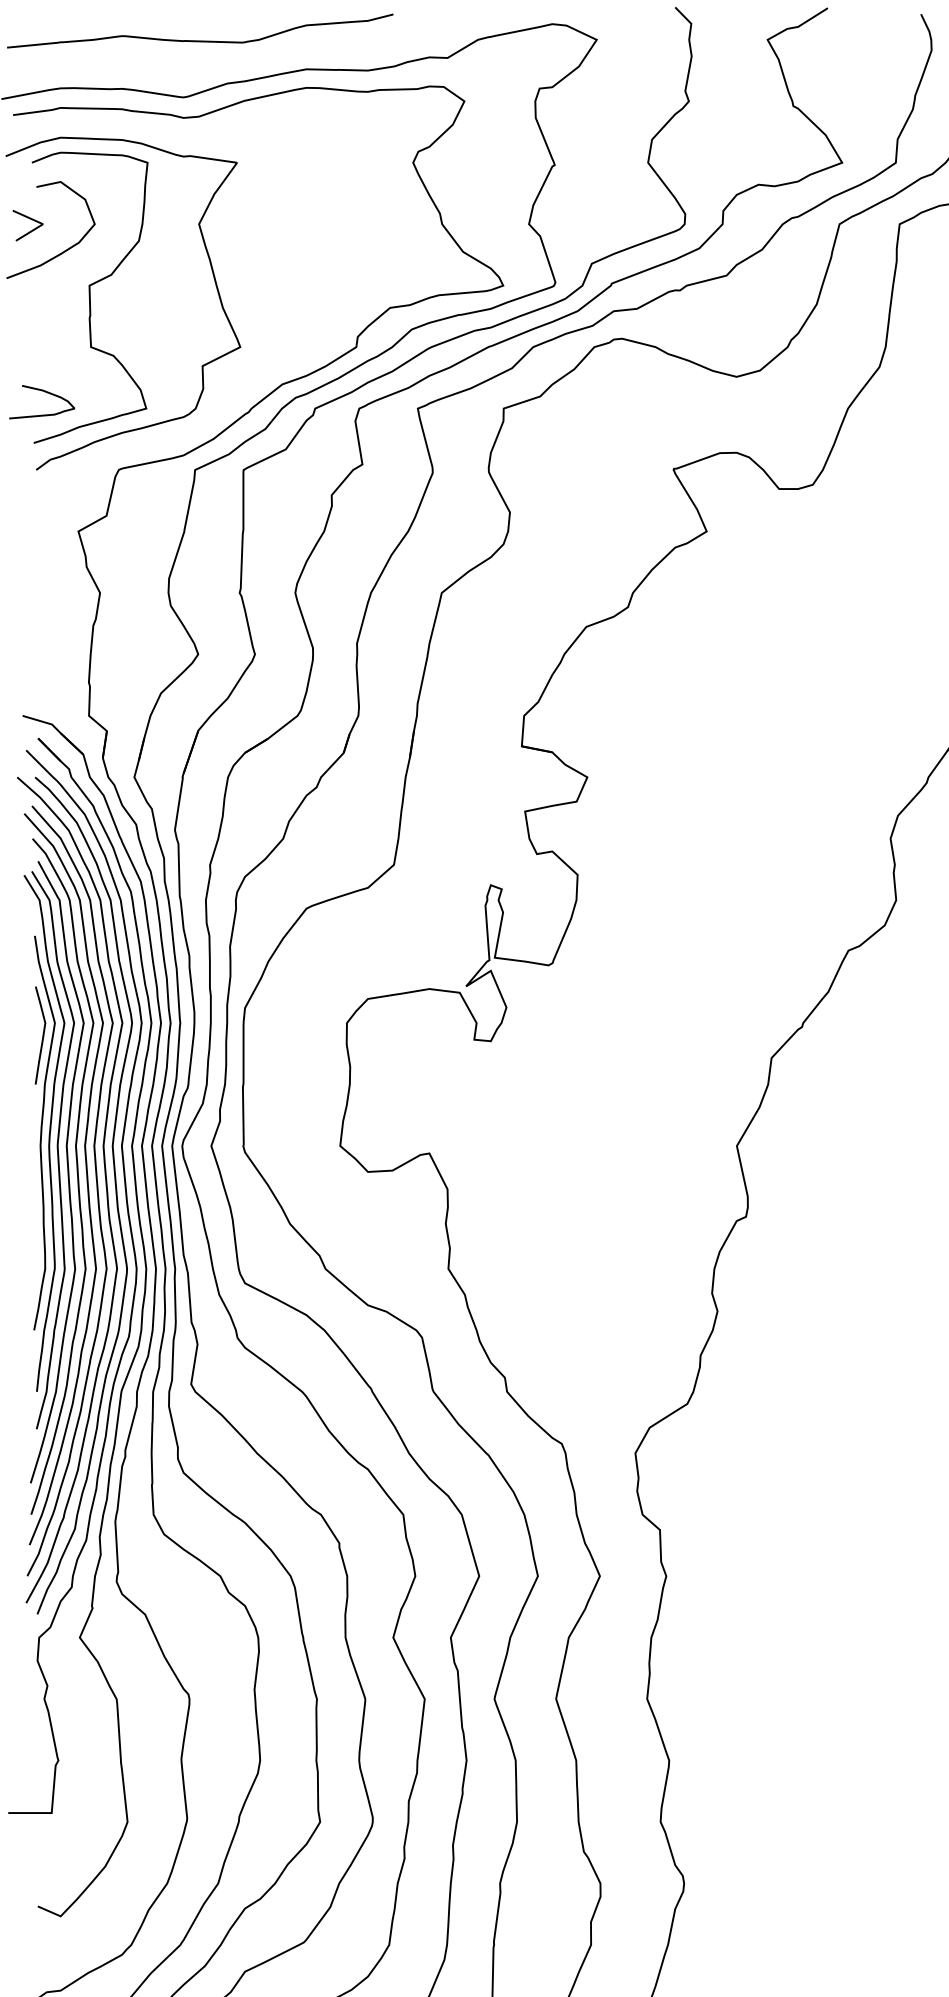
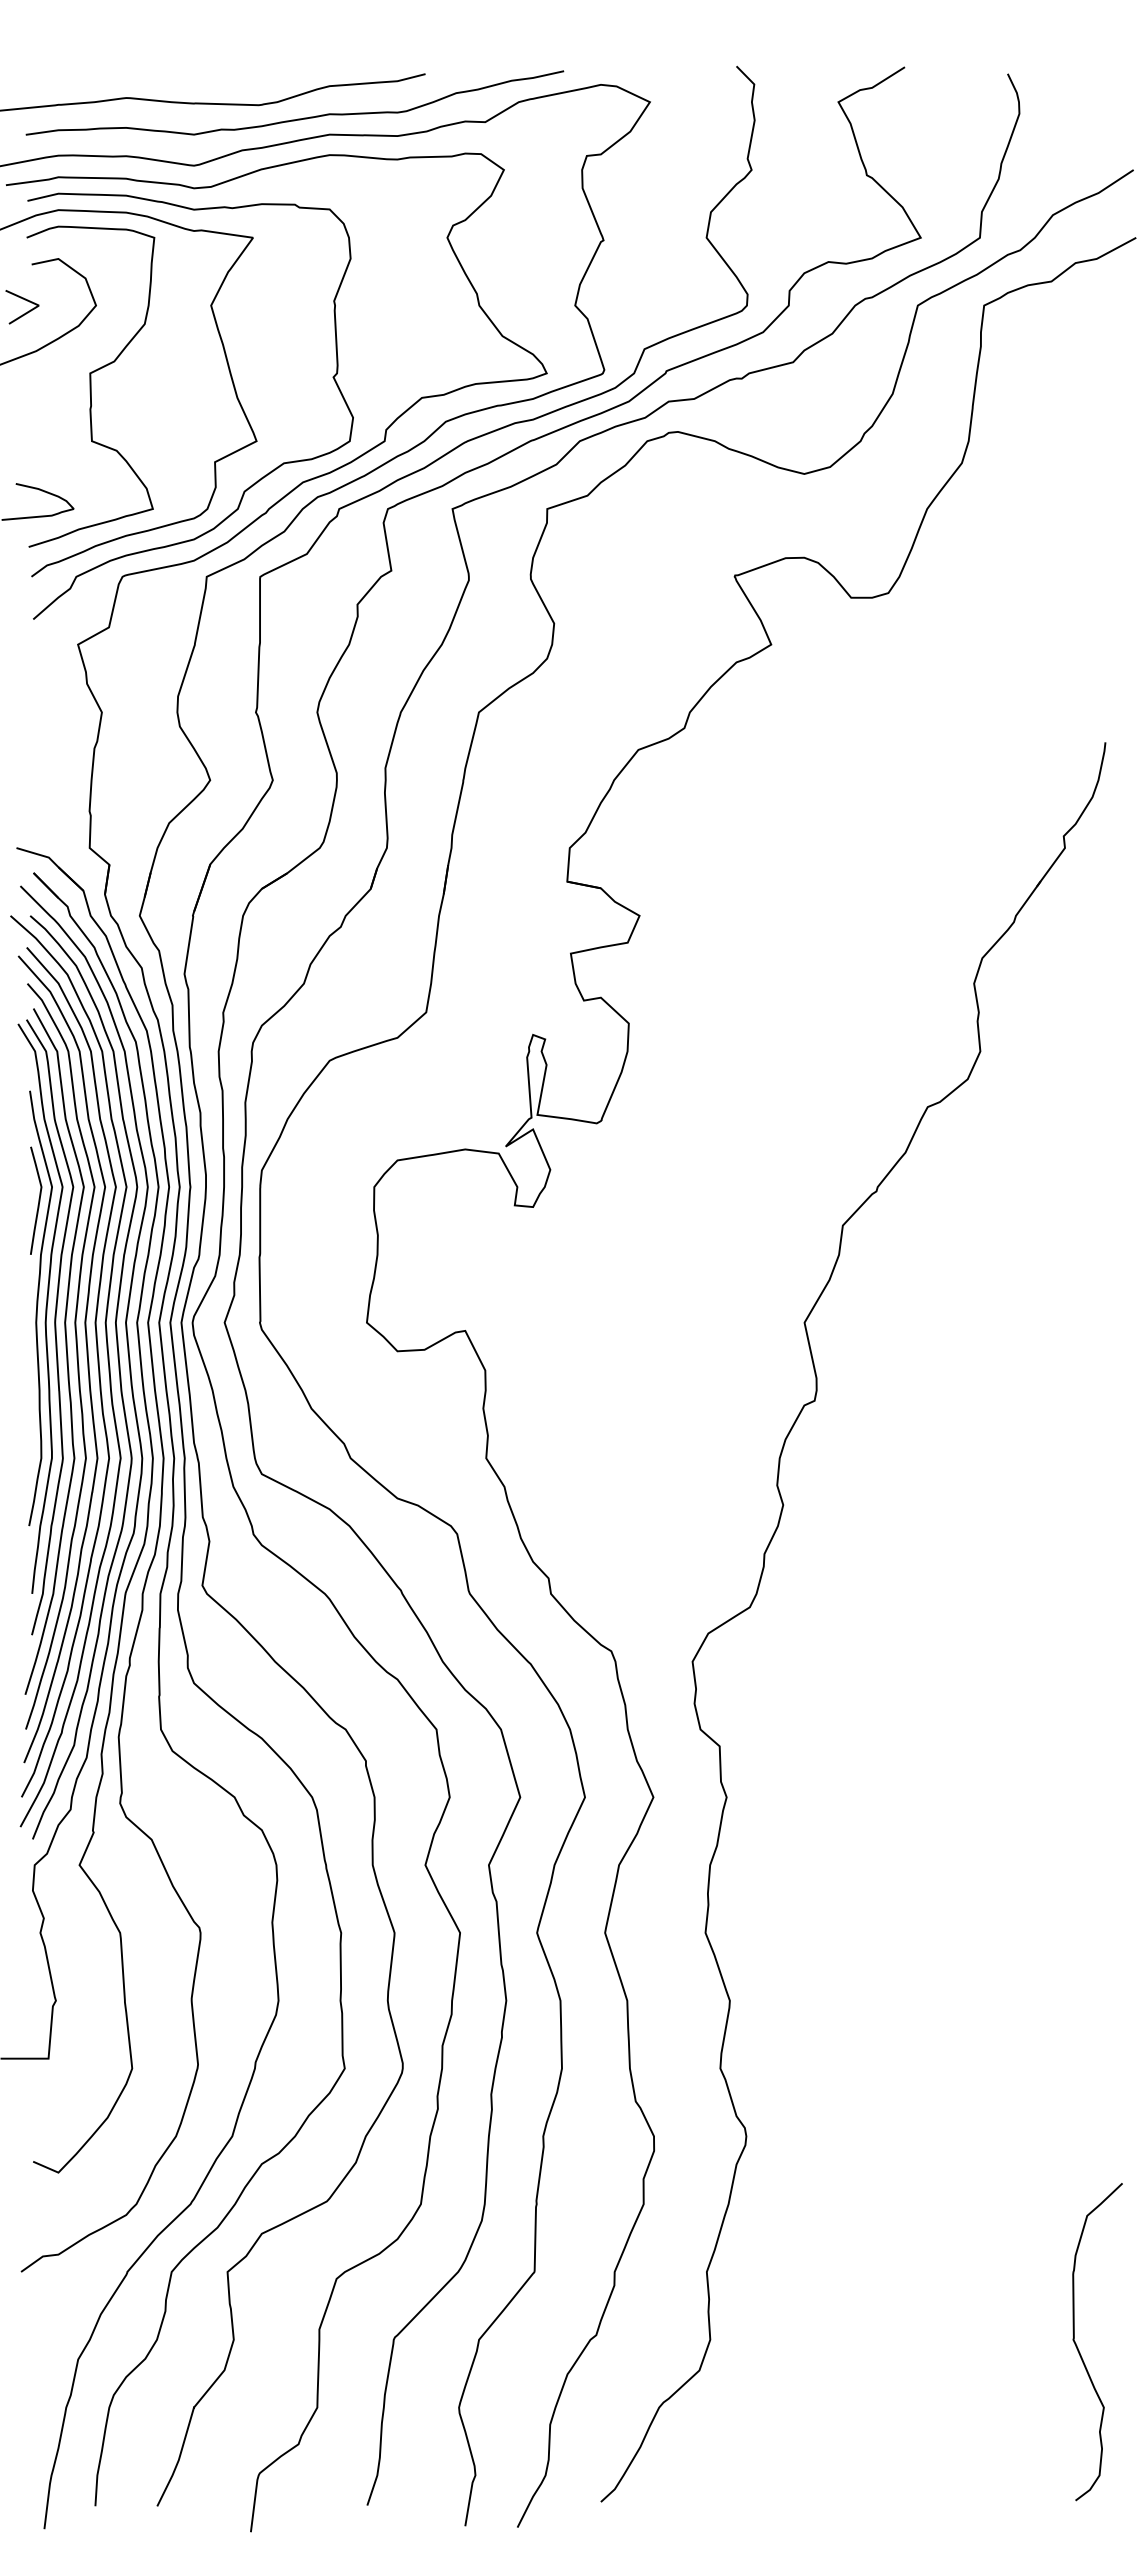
curve: (277, 54) -> (297, 118), added
curve: (234, 387) -> (250, 485), added

